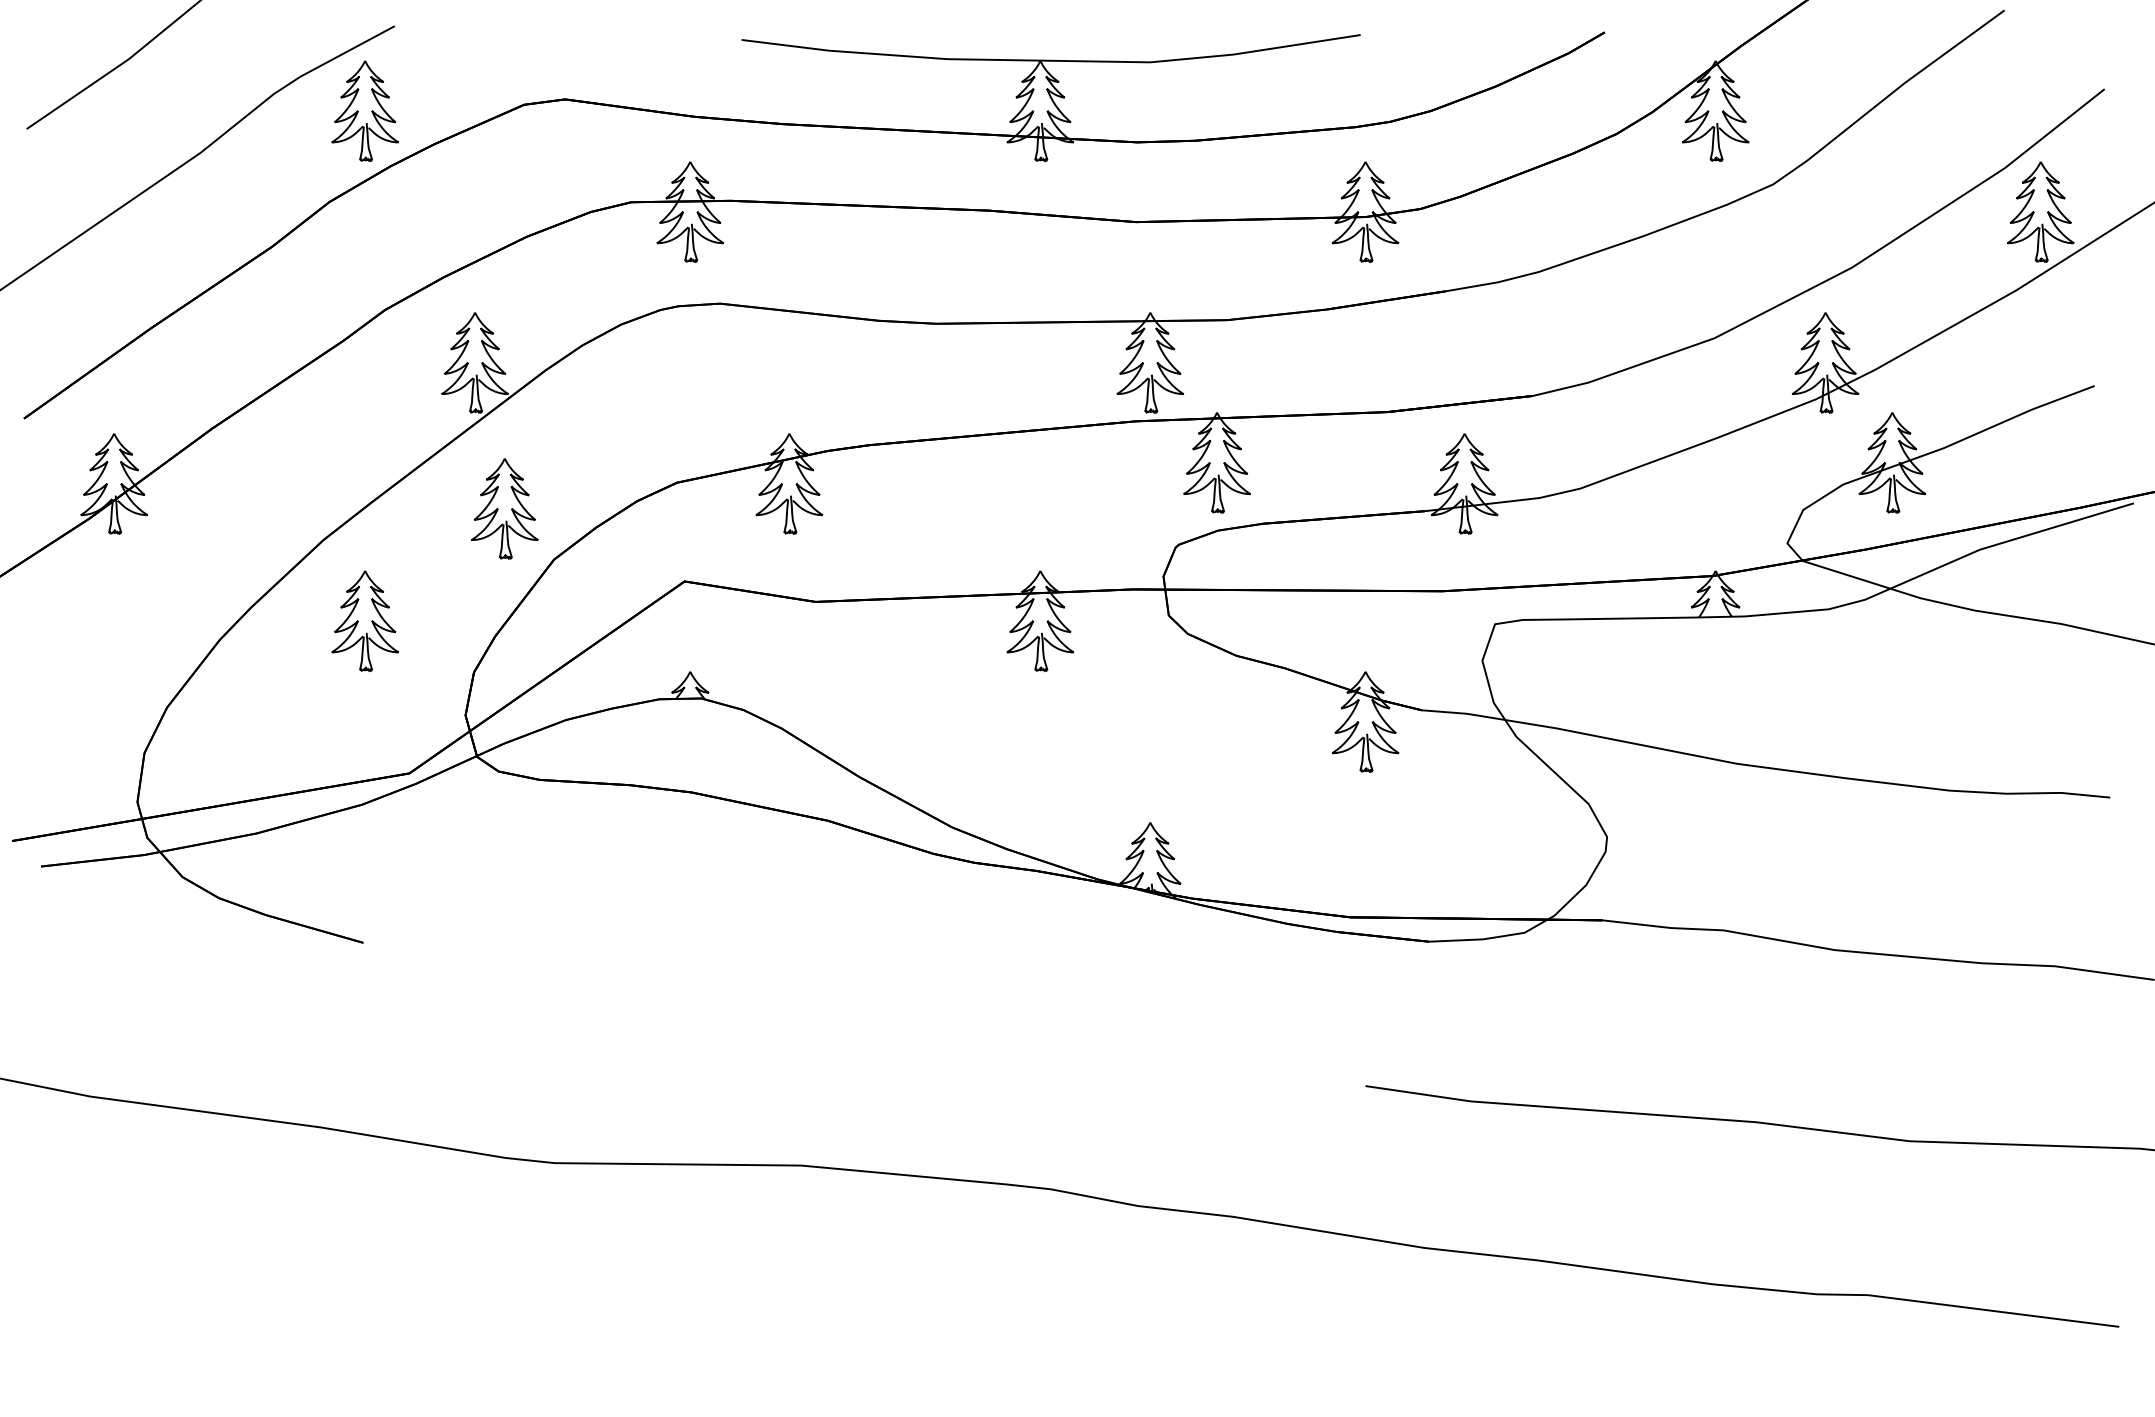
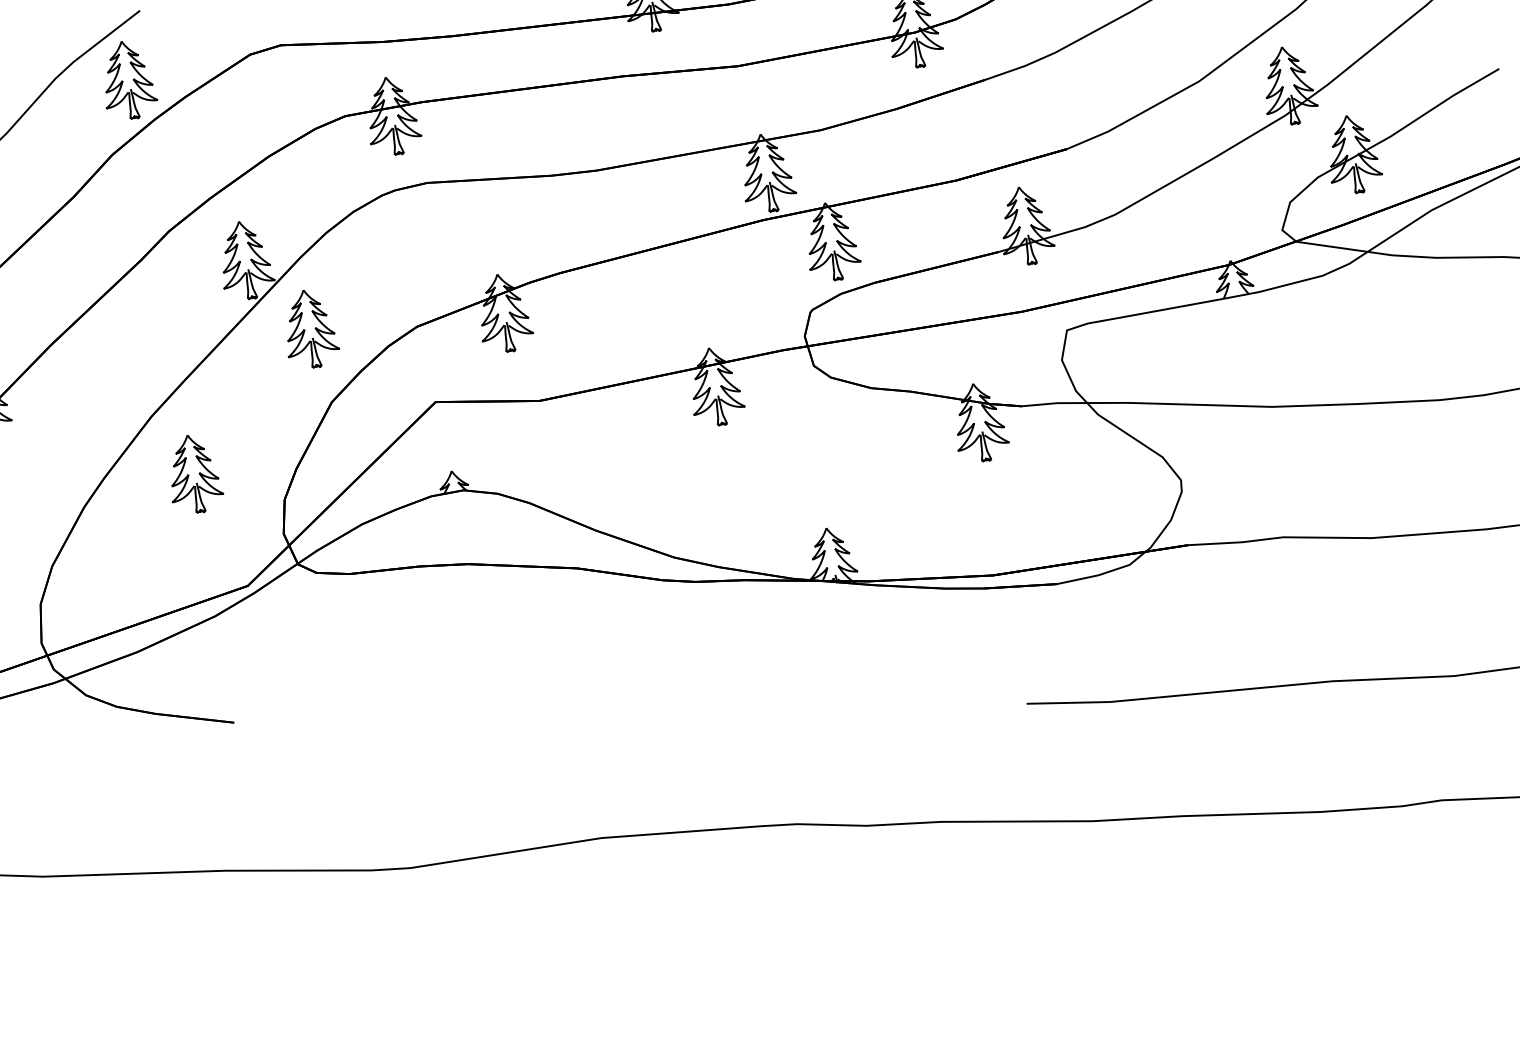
part: (504, 508) -> (309, 328), moved

